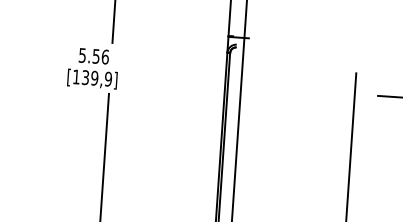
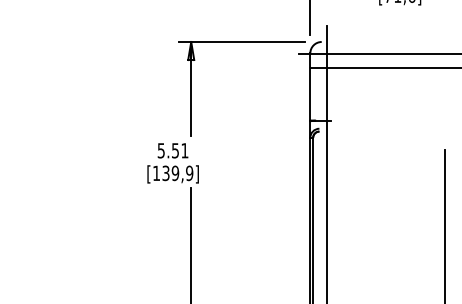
text: (104, 56) -> (184, 150), 5.56 -> 5.51

